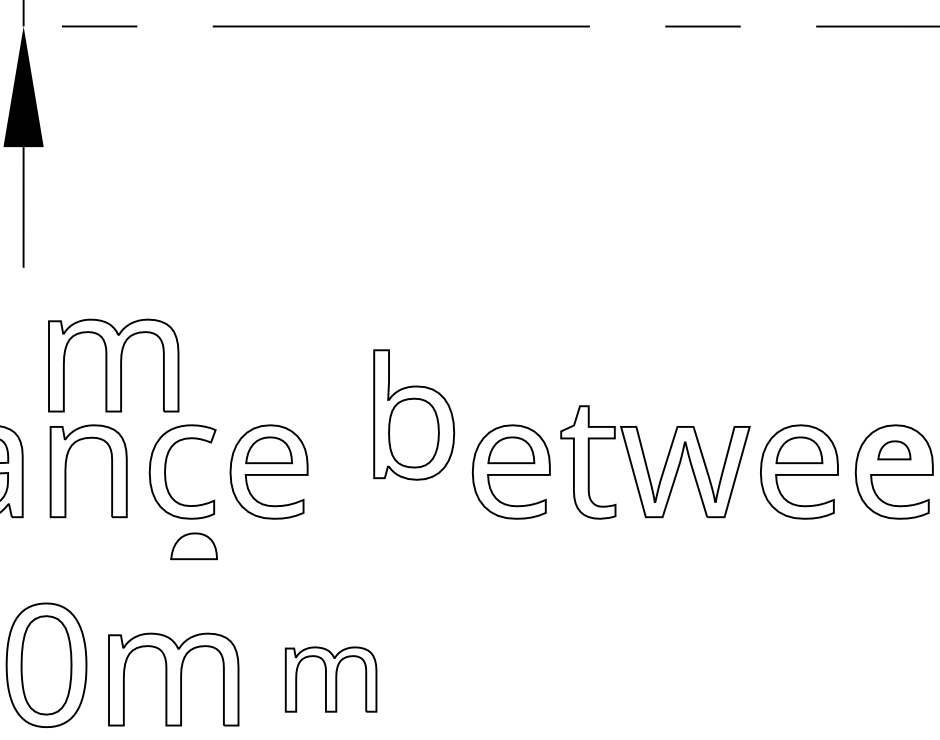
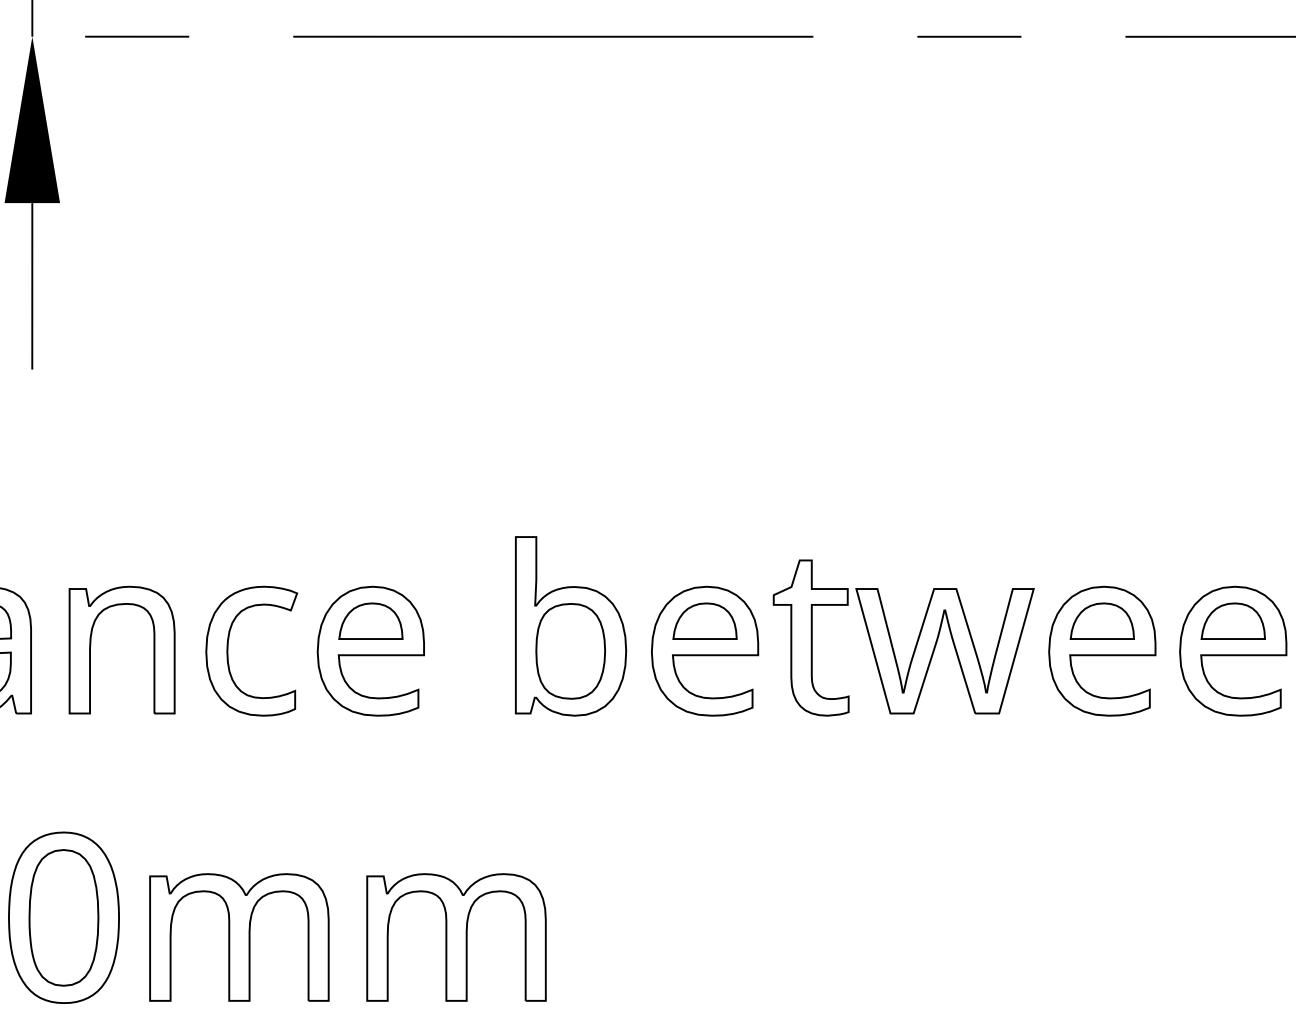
part: (113, 365) -> (156, 504), removed
part: (414, 414) -> (571, 625), moved
part: (894, 450) -> (1233, 621), size x1.43
part: (193, 546) -> (266, 753), removed
part: (330, 679) -> (455, 937), size x1.43

